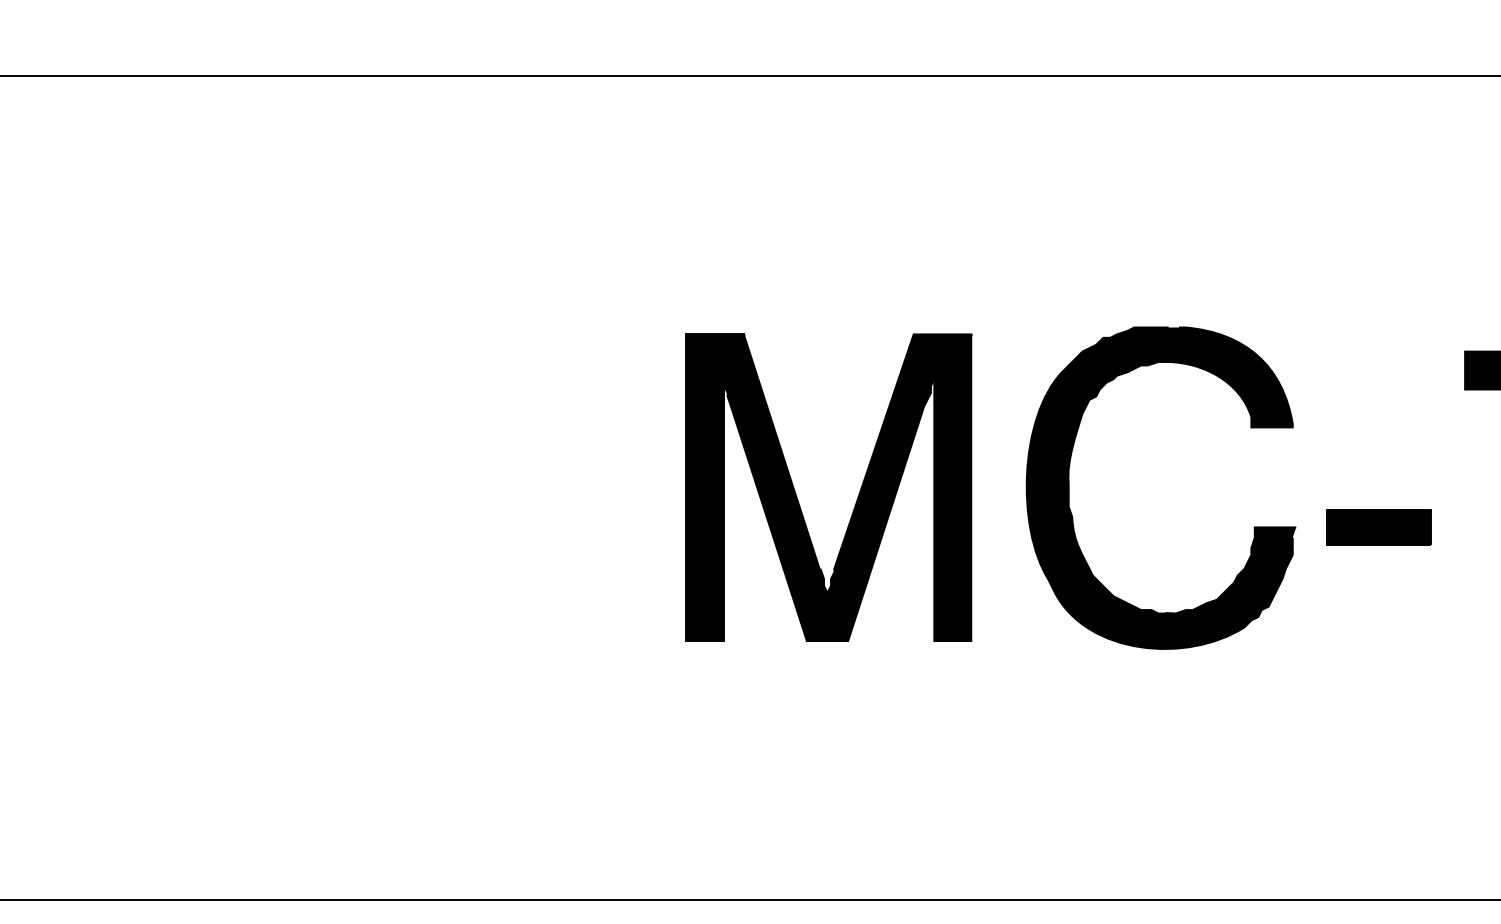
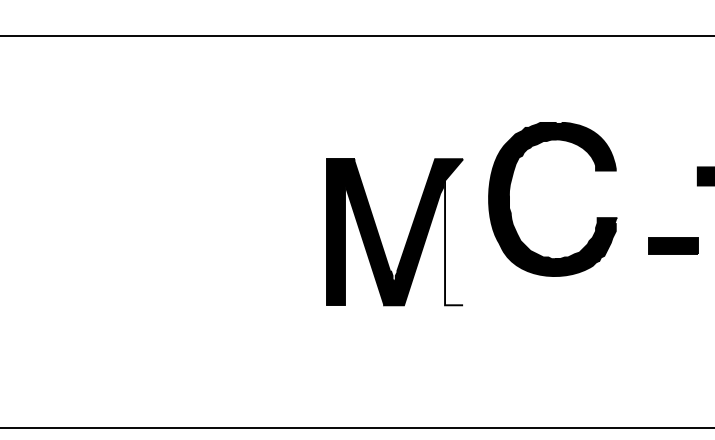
fill: (954, 488) -> (454, 232), removed
part: (1073, 513) -> (511, 211), moved
part: (1378, 526) -> (673, 245), moved

